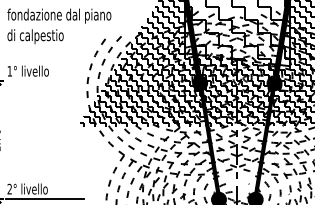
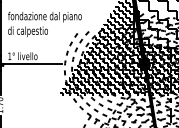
line: (44, 81) -> (34, 63), added

